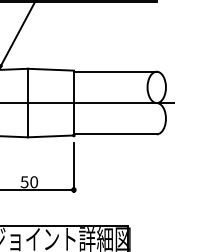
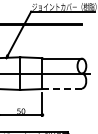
line: (116, 134) -> (62, 88), solid -> dashed

